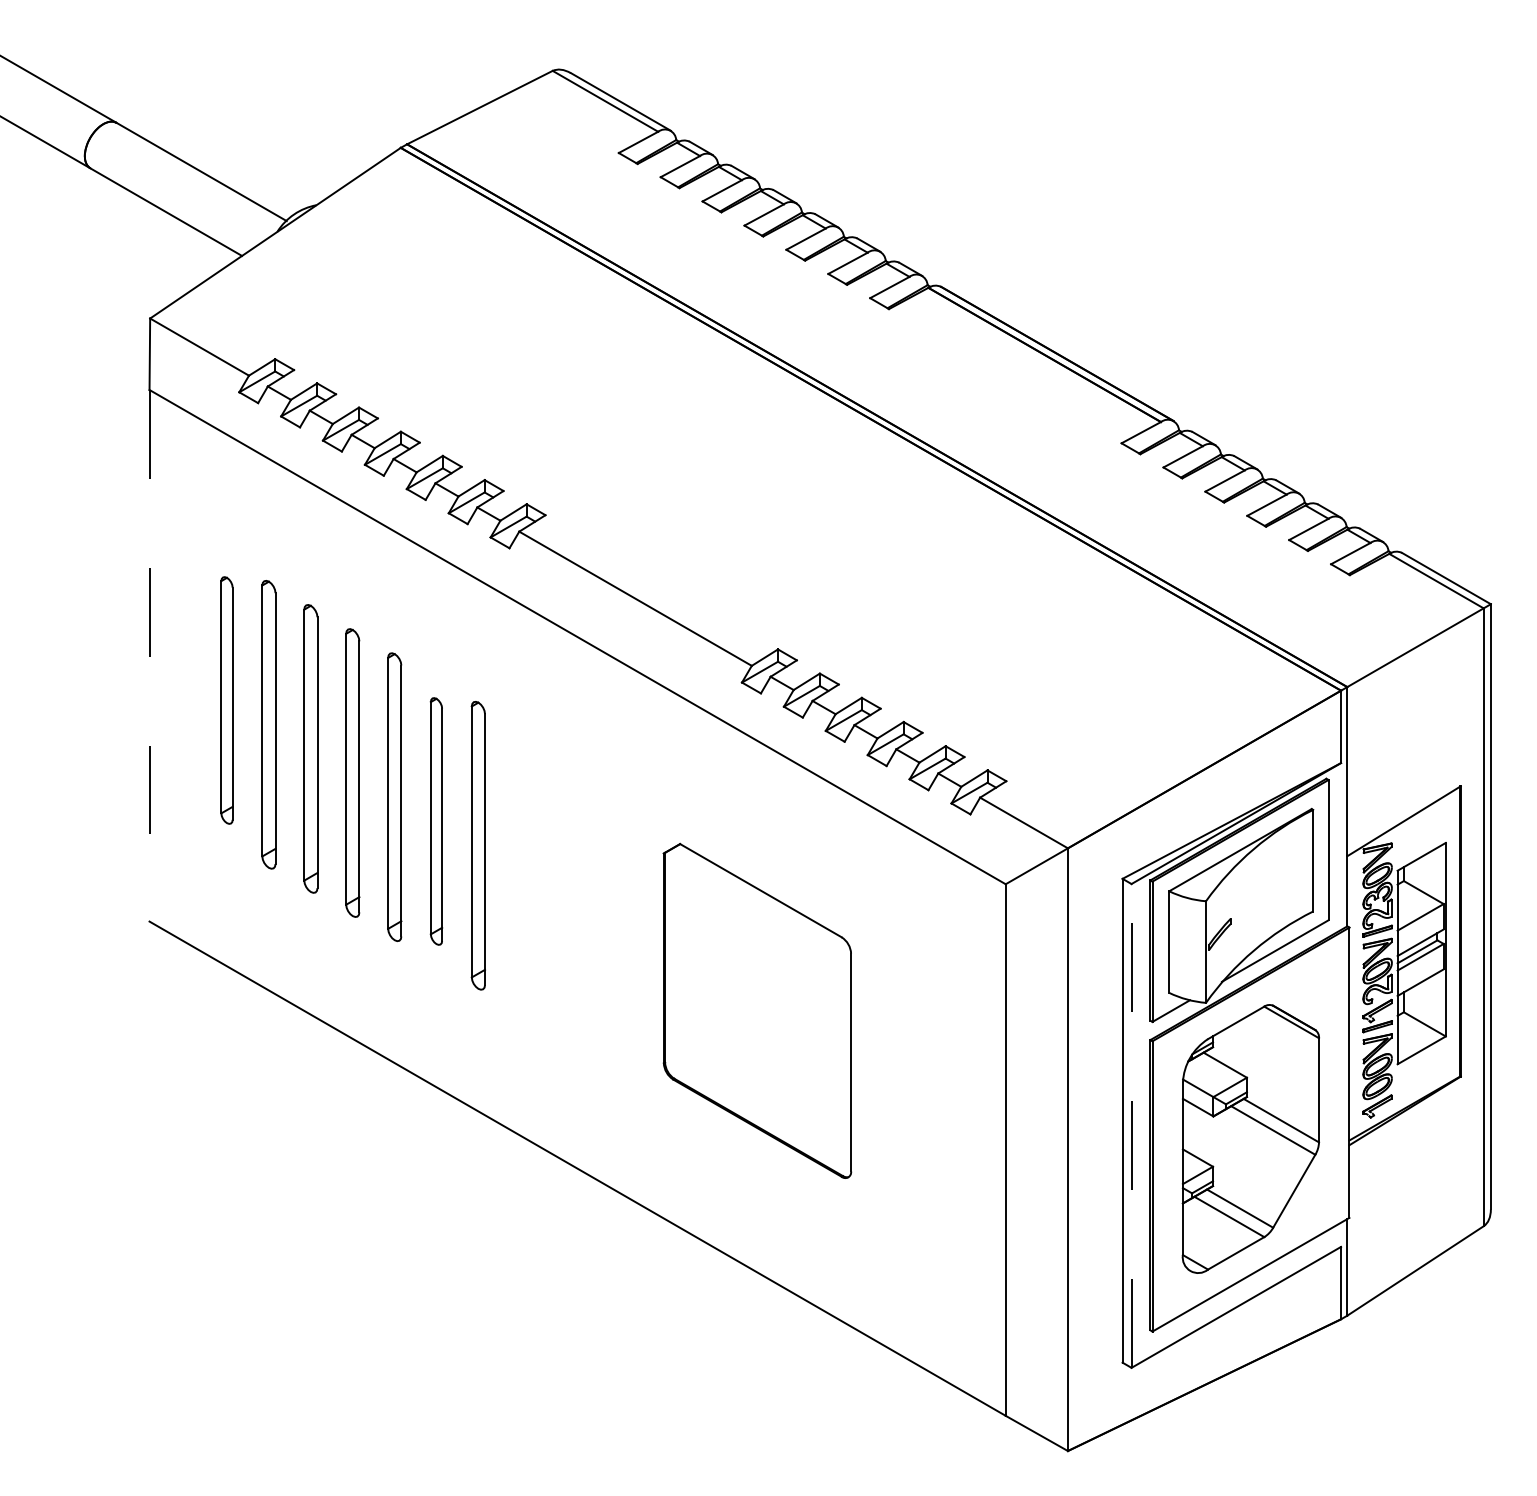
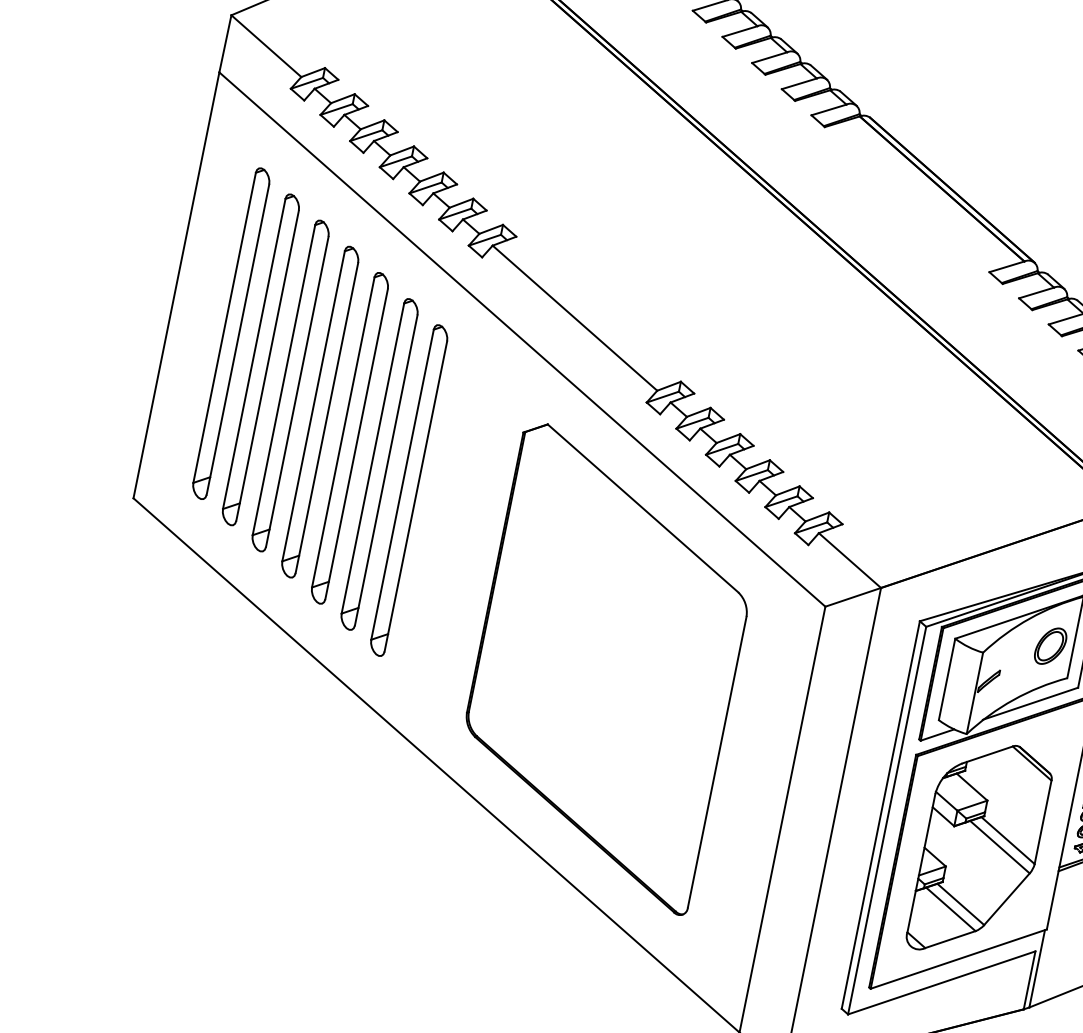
line: (149, 655) -> (176, 285), dashed -> solid
part: (226, 700) -> (230, 333), size x1.67
part: (268, 724) -> (260, 359), size x1.43
part: (310, 748) -> (290, 385), size x1.43
part: (352, 772) -> (320, 411), size x1.43
part: (394, 796) -> (349, 437), size x1.43
part: (436, 821) -> (379, 464), size x1.67
part: (478, 845) -> (409, 490), size x1.43
part: (1285, 876) -> (1050, 645), added
part: (757, 1010) -> (606, 667), size x1.67
line: (1131, 1125) -> (887, 820), dashed -> solid

